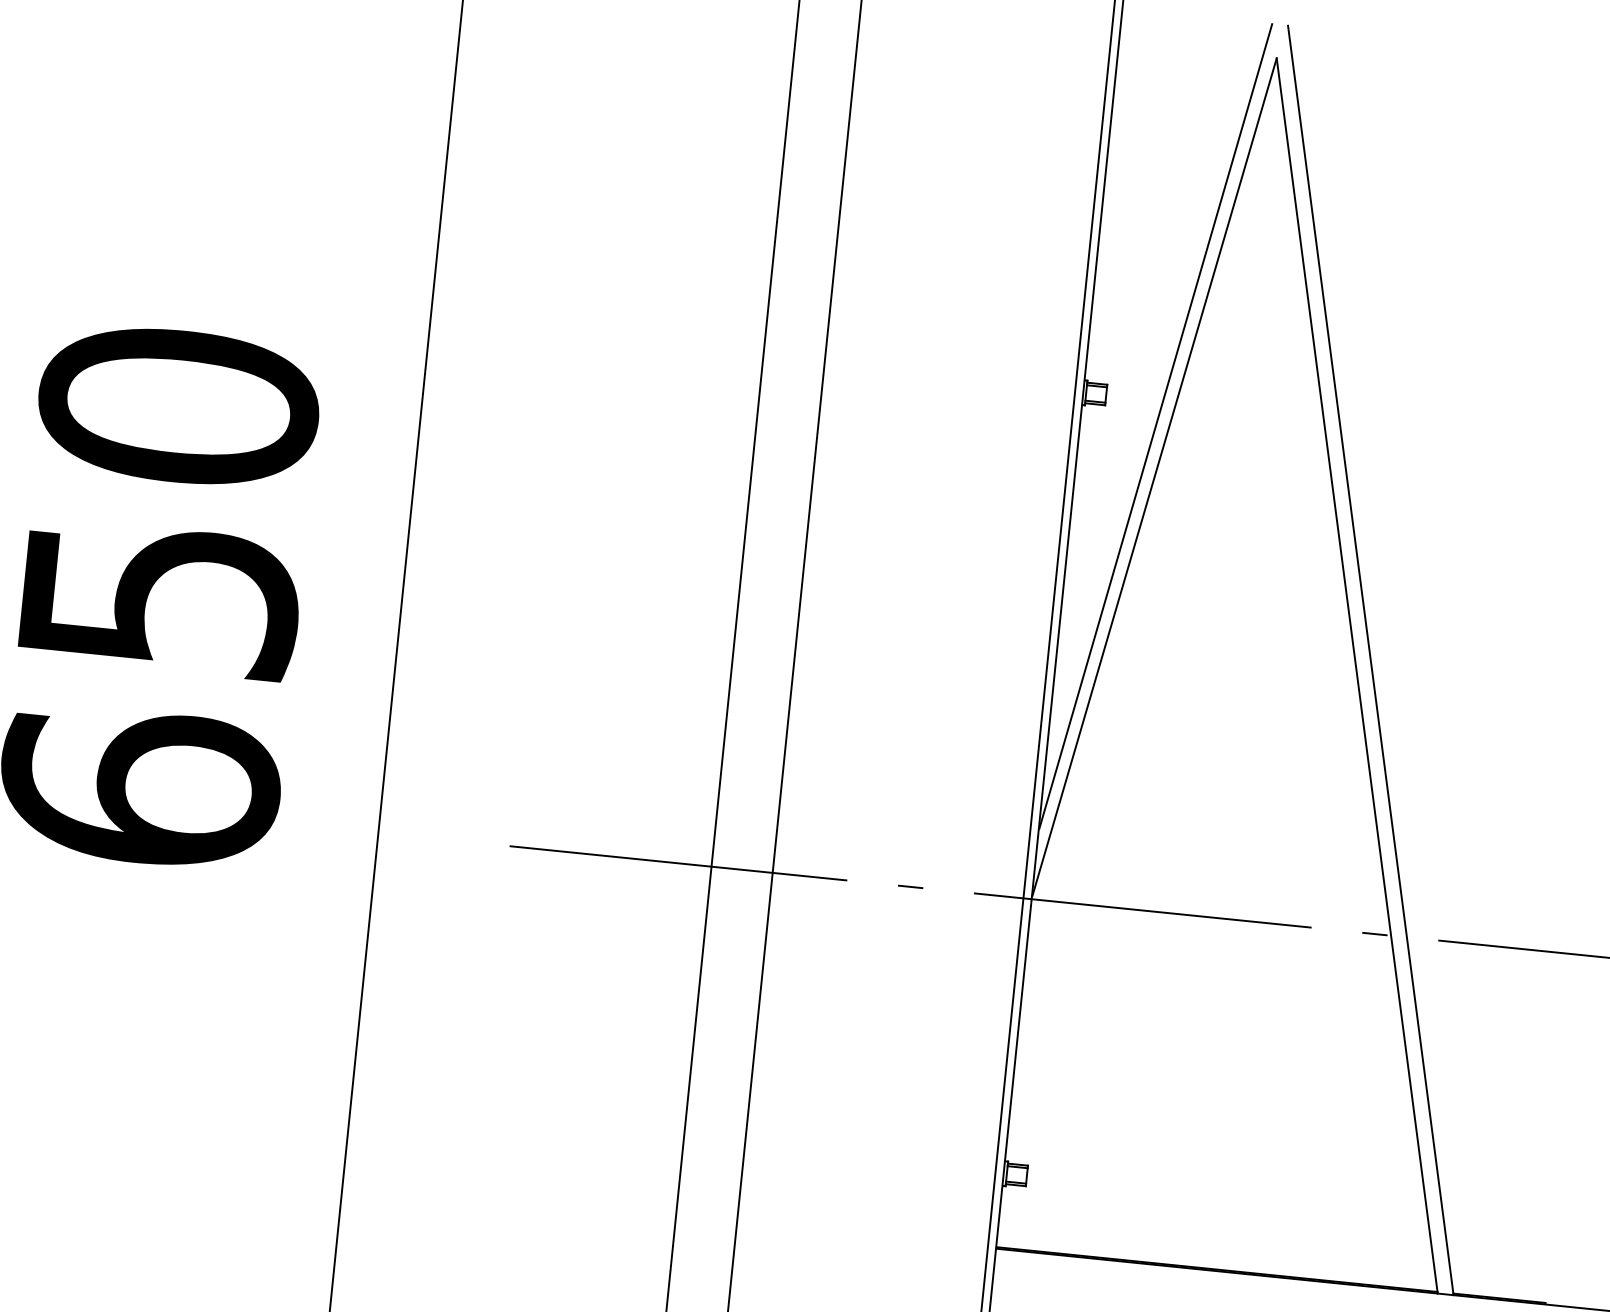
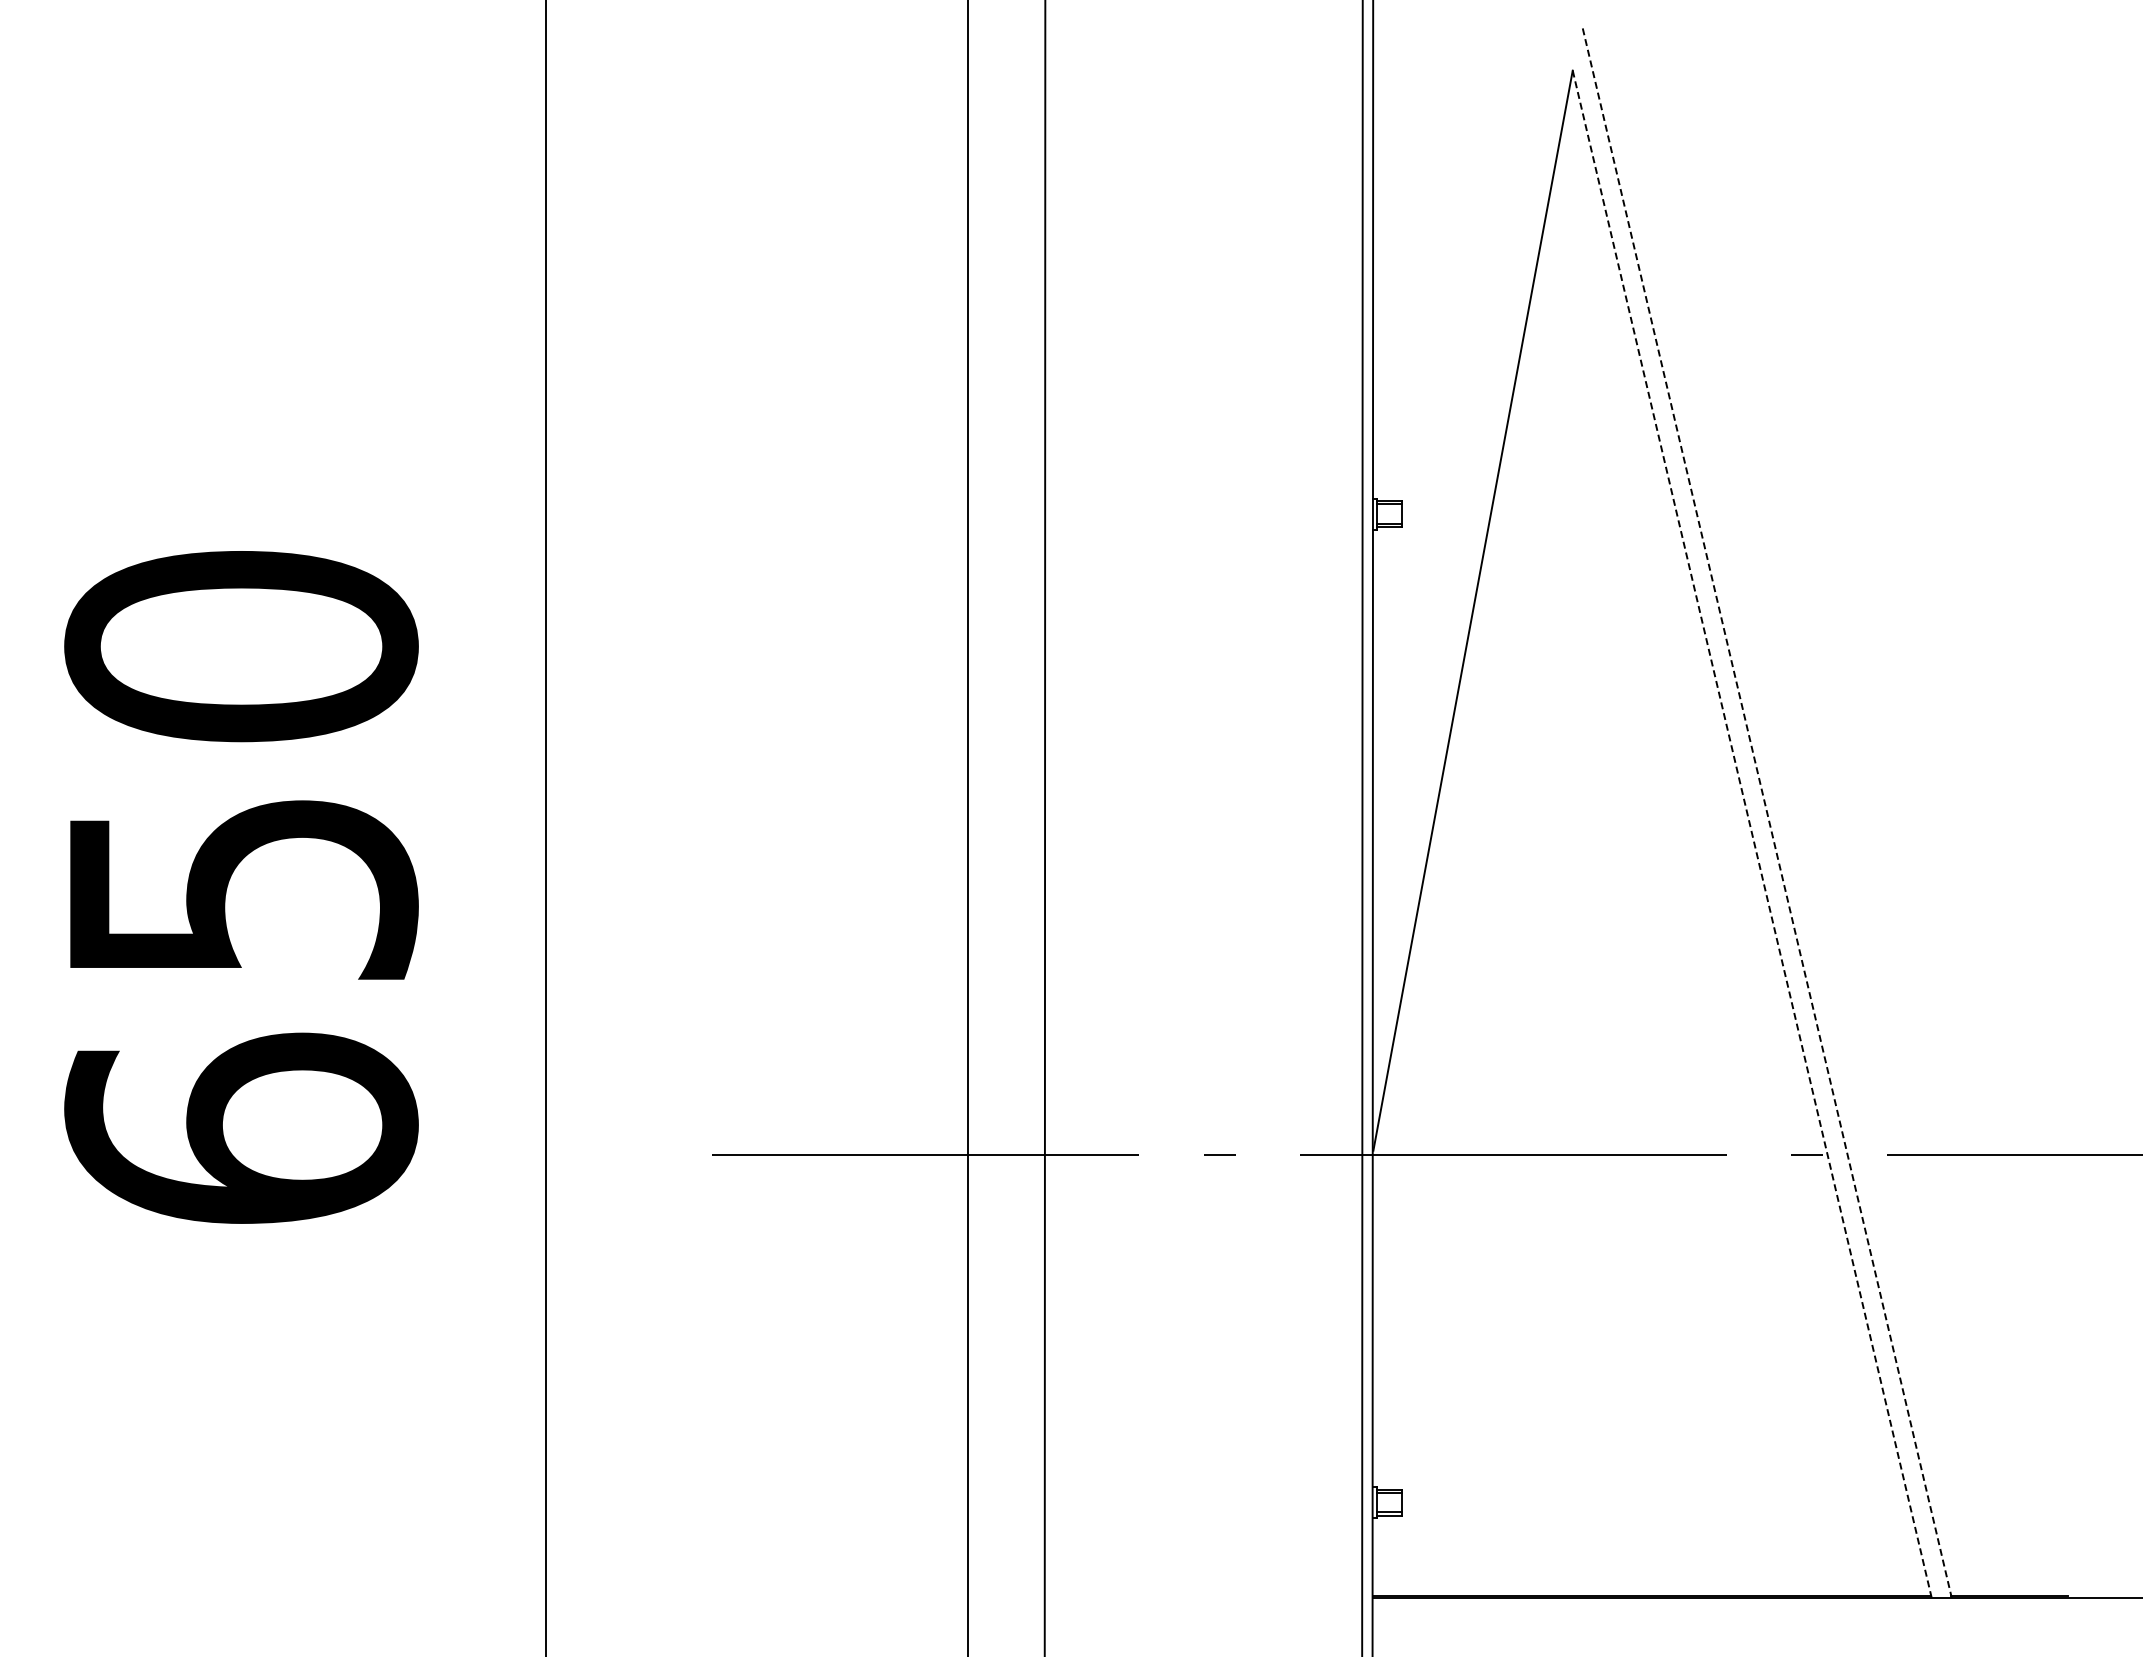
line: (1155, 426) -> (1467, 547), removed
line: (1370, 660) -> (1767, 813), solid -> dashed
line: (1357, 676) -> (1752, 834), solid -> dashed

